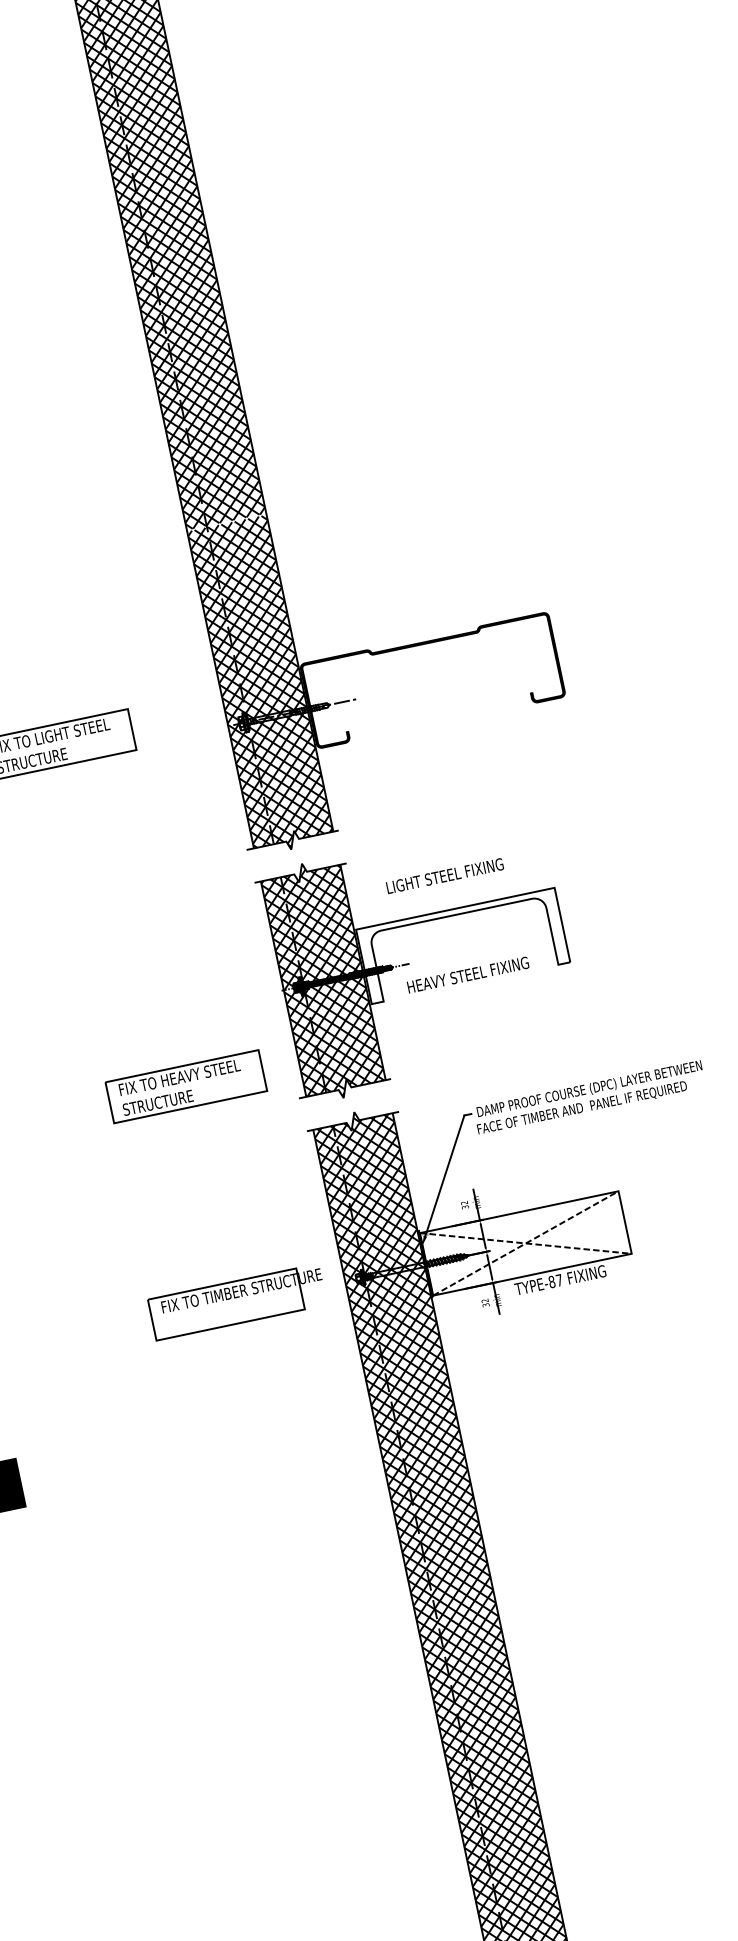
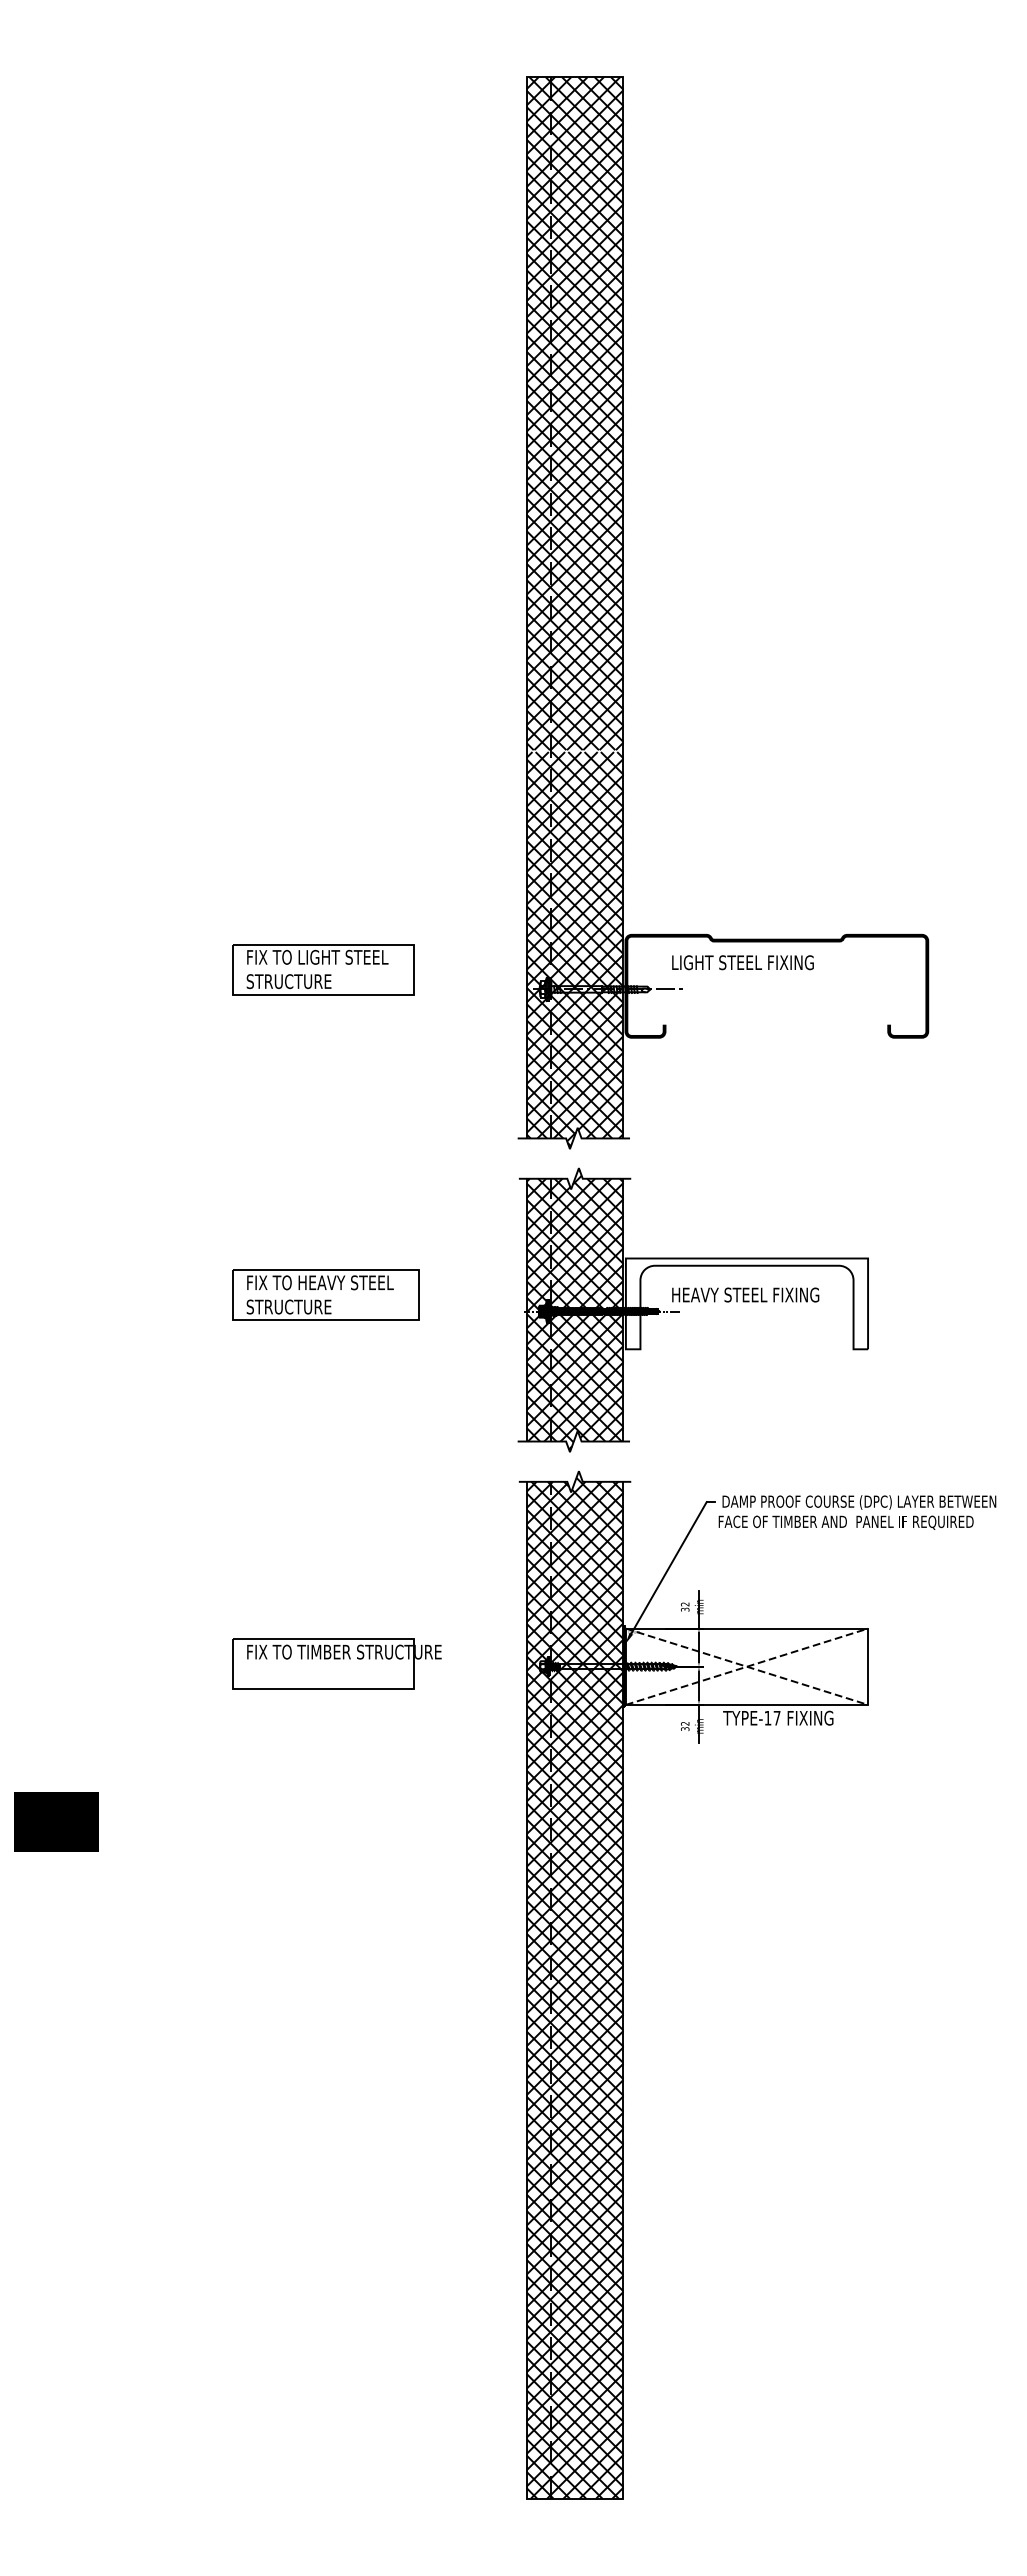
text: (444, 875) -> (742, 962), moved
text: (467, 974) -> (745, 1294), moved
part: (185, 1086) -> (325, 1294), moved
text: (551, 1281) -> (767, 1717), TYPE-87 -> TYPE-17
part: (237, 1301) -> (336, 1663), moved

